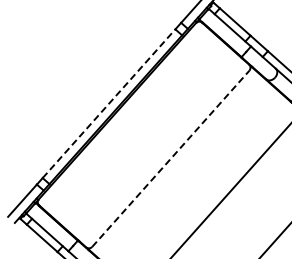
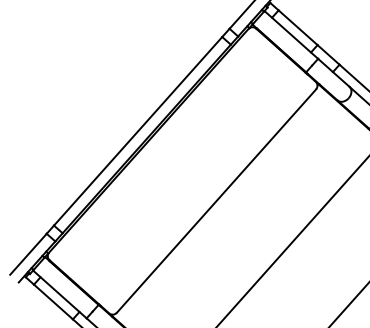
line: (109, 103) -> (138, 131), dashed -> solid
line: (171, 158) -> (217, 200), dashed -> solid

